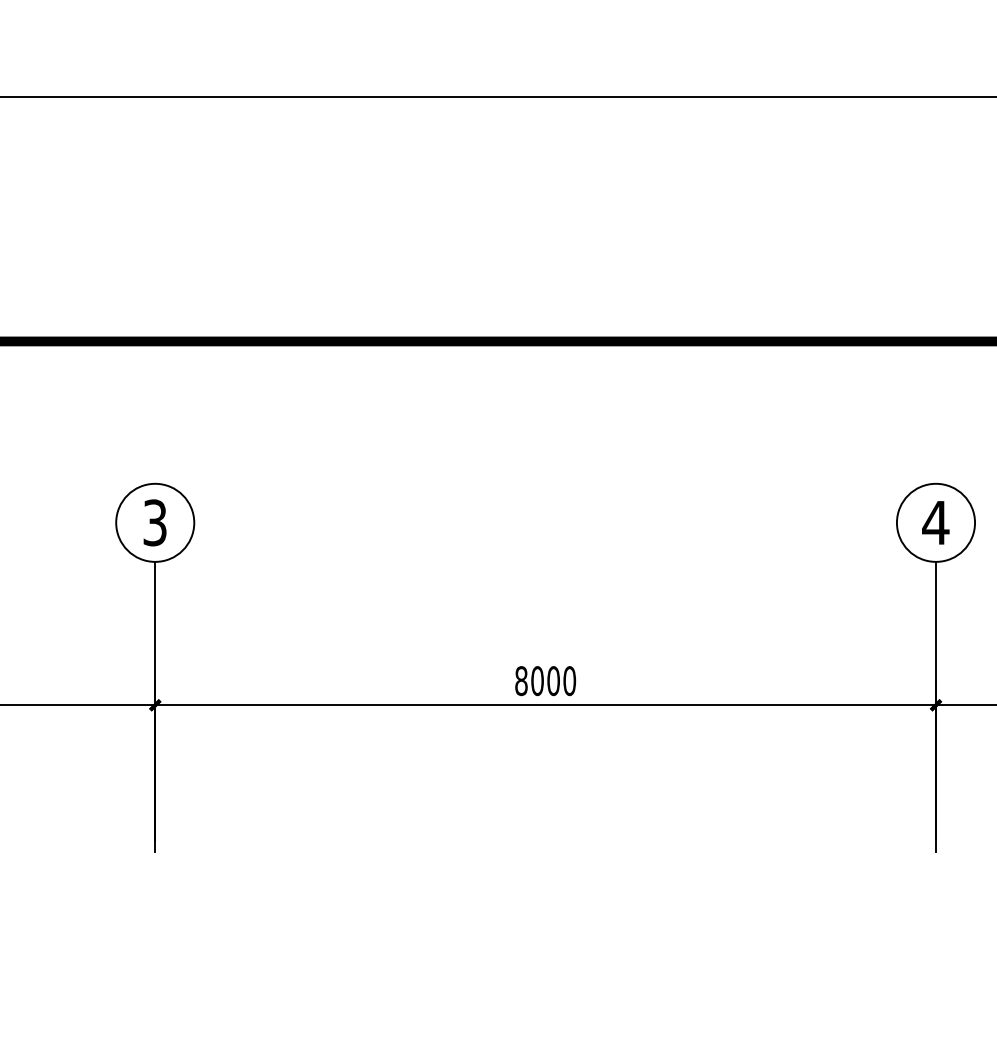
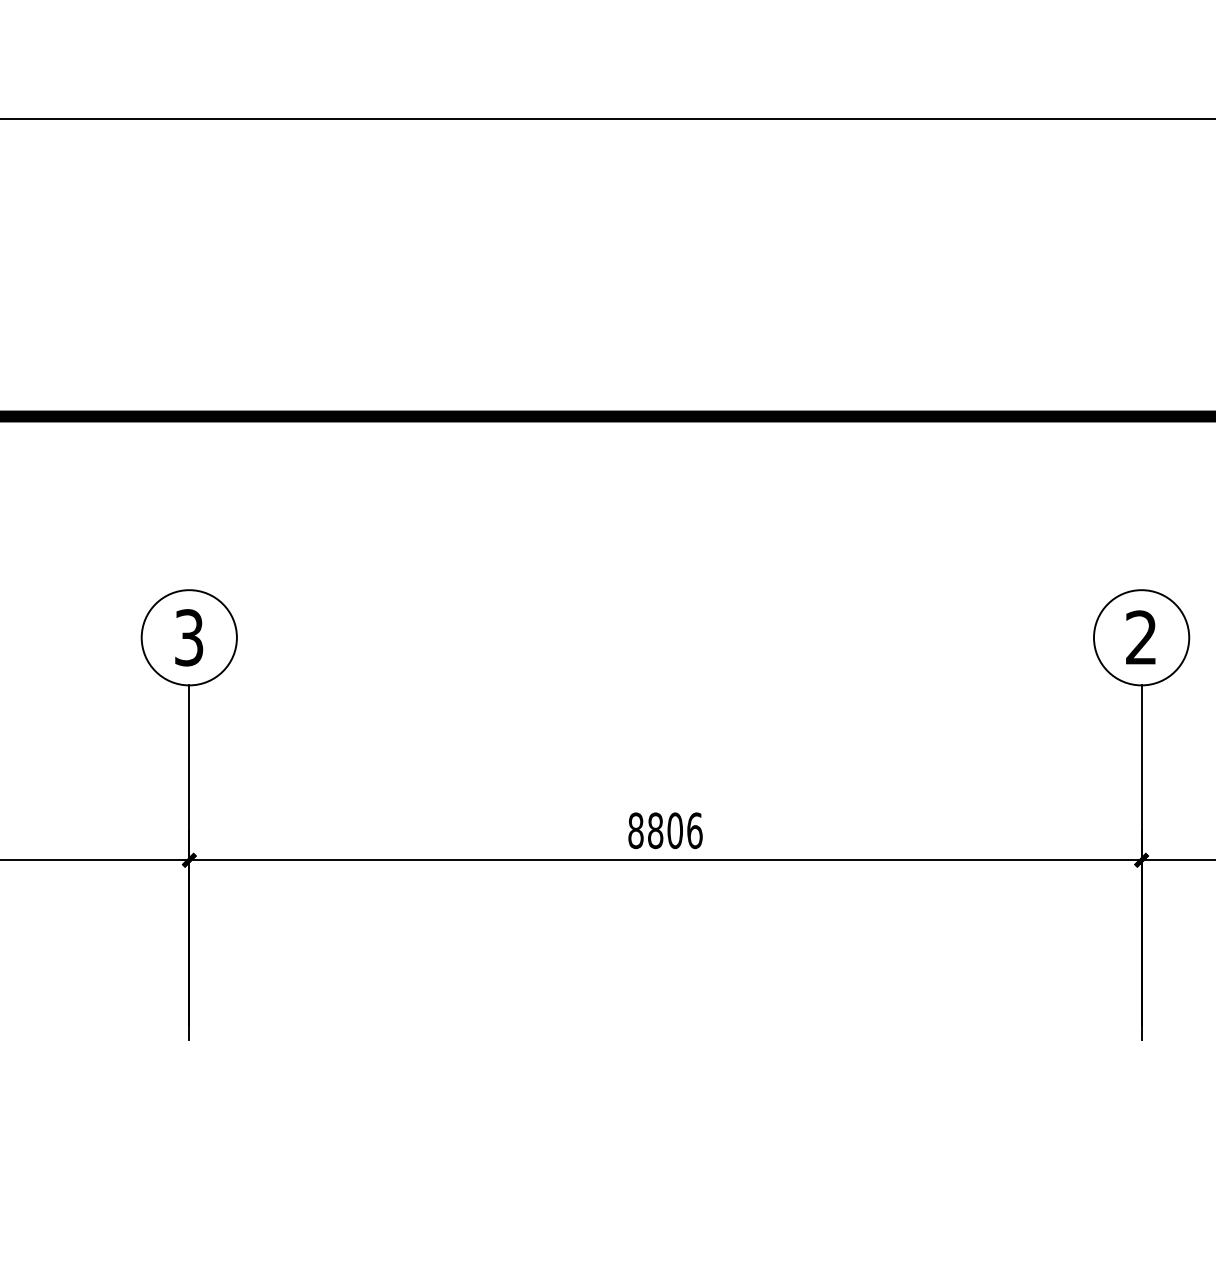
text: (935, 522) -> (1141, 637), 4 -> 2
text: (553, 680) -> (675, 830), 8000 -> 8806

